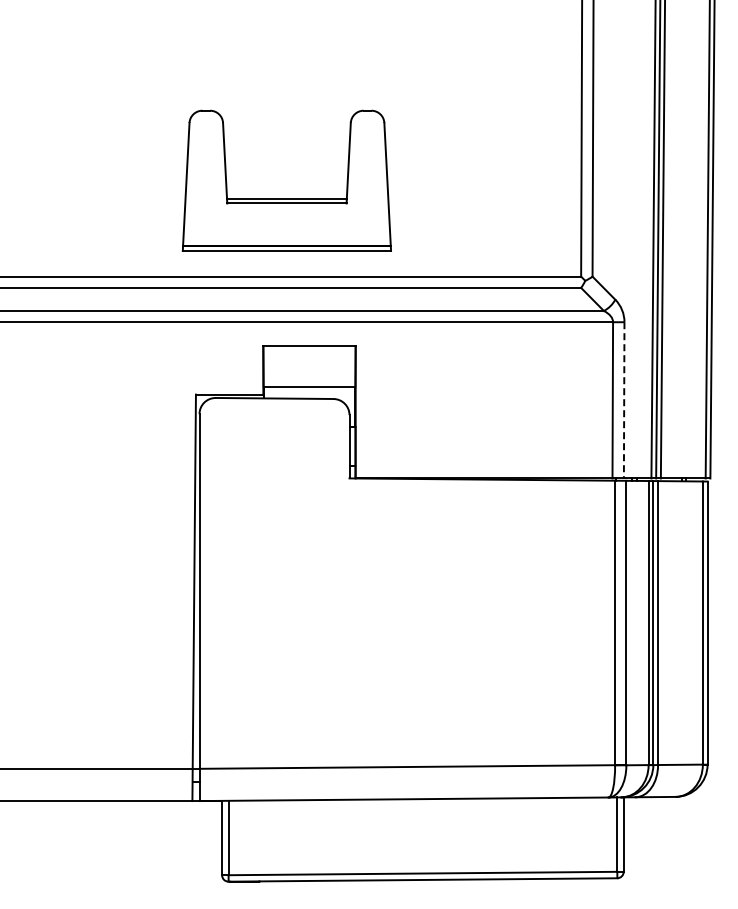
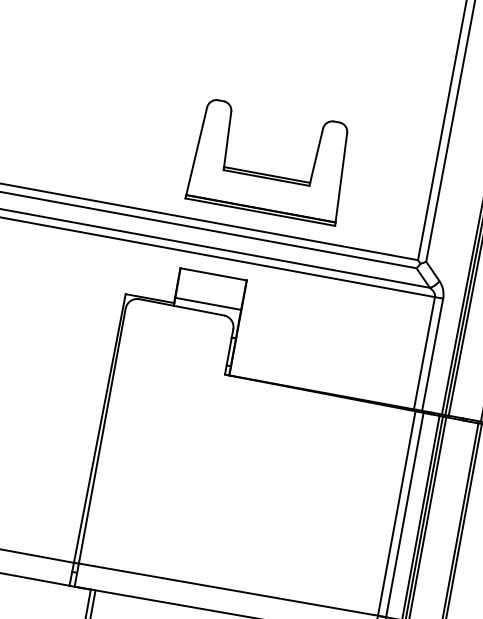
part: (286, 198) -> (266, 174), moved
line: (624, 400) -> (432, 354), dashed -> solid

